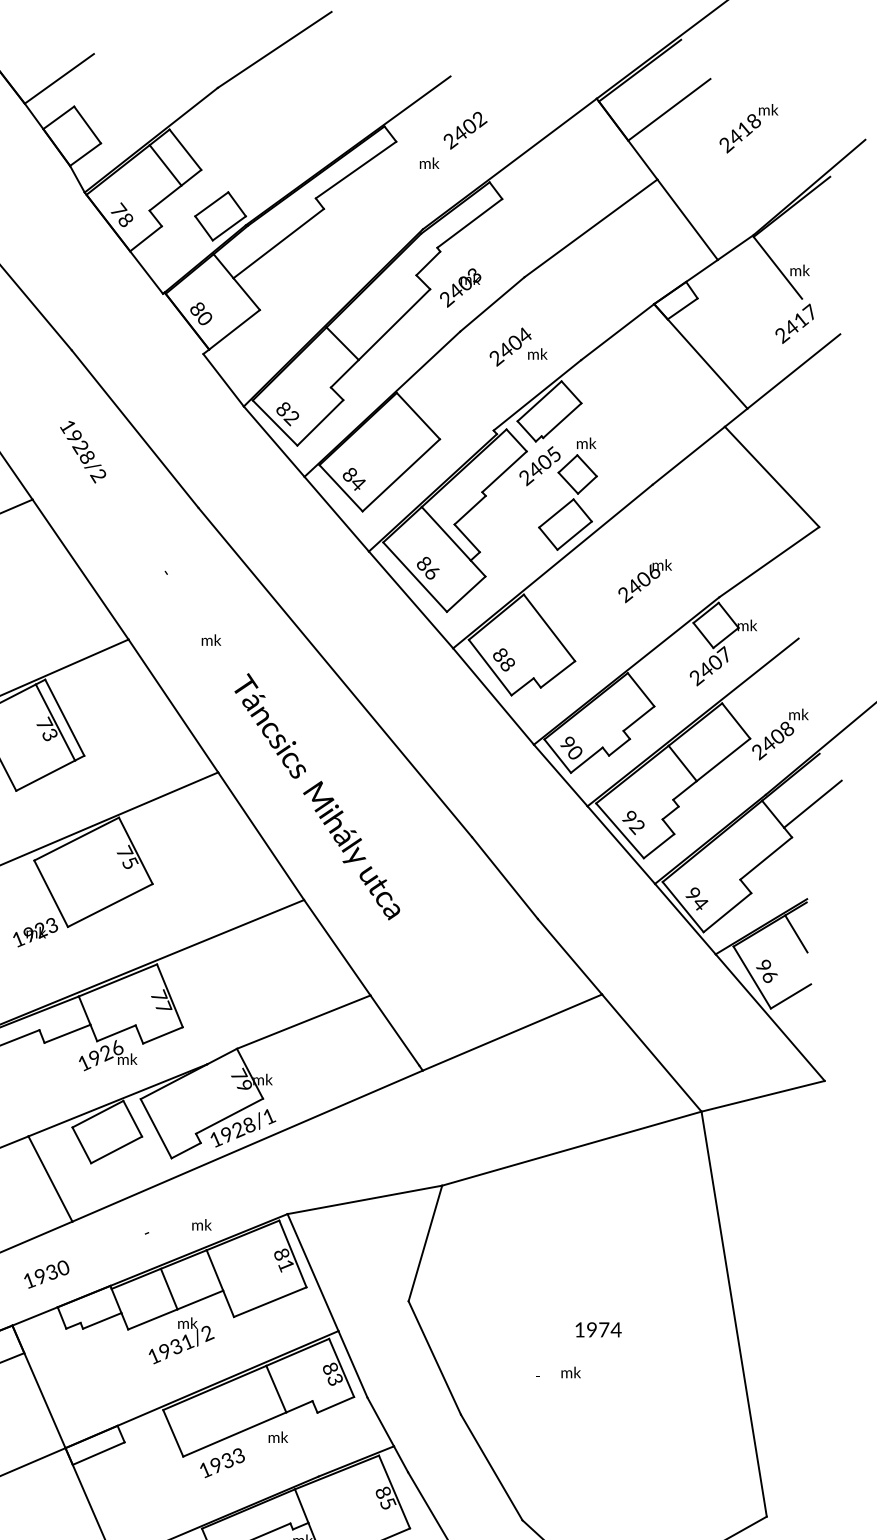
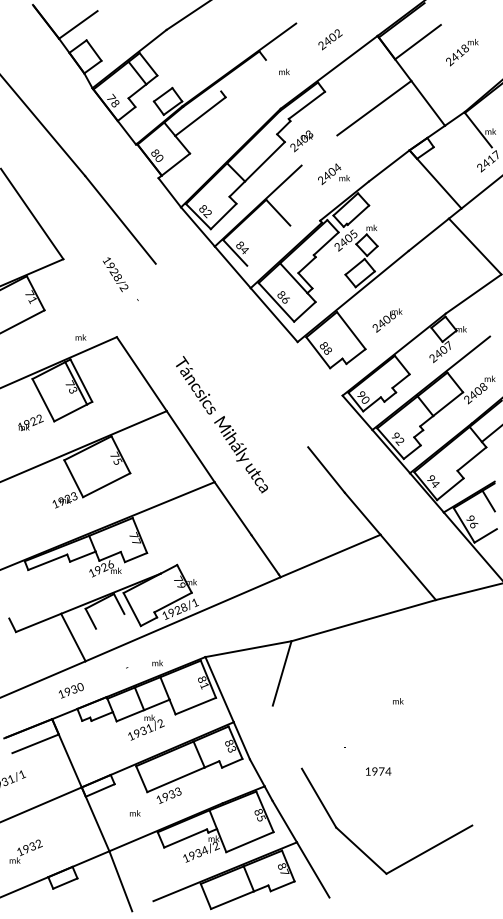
text: (465, 130) -> (330, 39), moved
line: (355, 169) -> (243, 75), removed
line: (492, 304) -> (319, 150), removed
text: (83, 451) -> (115, 274), moved
line: (400, 474) -> (268, 245), removed
line: (79, 570) -> (89, 298), removed
text: (645, 580) -> (387, 320), moved
text: (210, 640) -> (80, 337), moved
line: (334, 672) -> (231, 355), removed
line: (492, 695) -> (319, 368), removed
line: (303, 1022) -> (214, 550), removed
line: (117, 1148) -> (110, 620), removed
line: (733, 1313) -> (453, 712), removed
text: (598, 1329) -> (378, 771), moved
line: (433, 1356) -> (286, 736), removed
text: (571, 1372) -> (398, 701), moved
text: (278, 1437) -> (135, 813), moved

